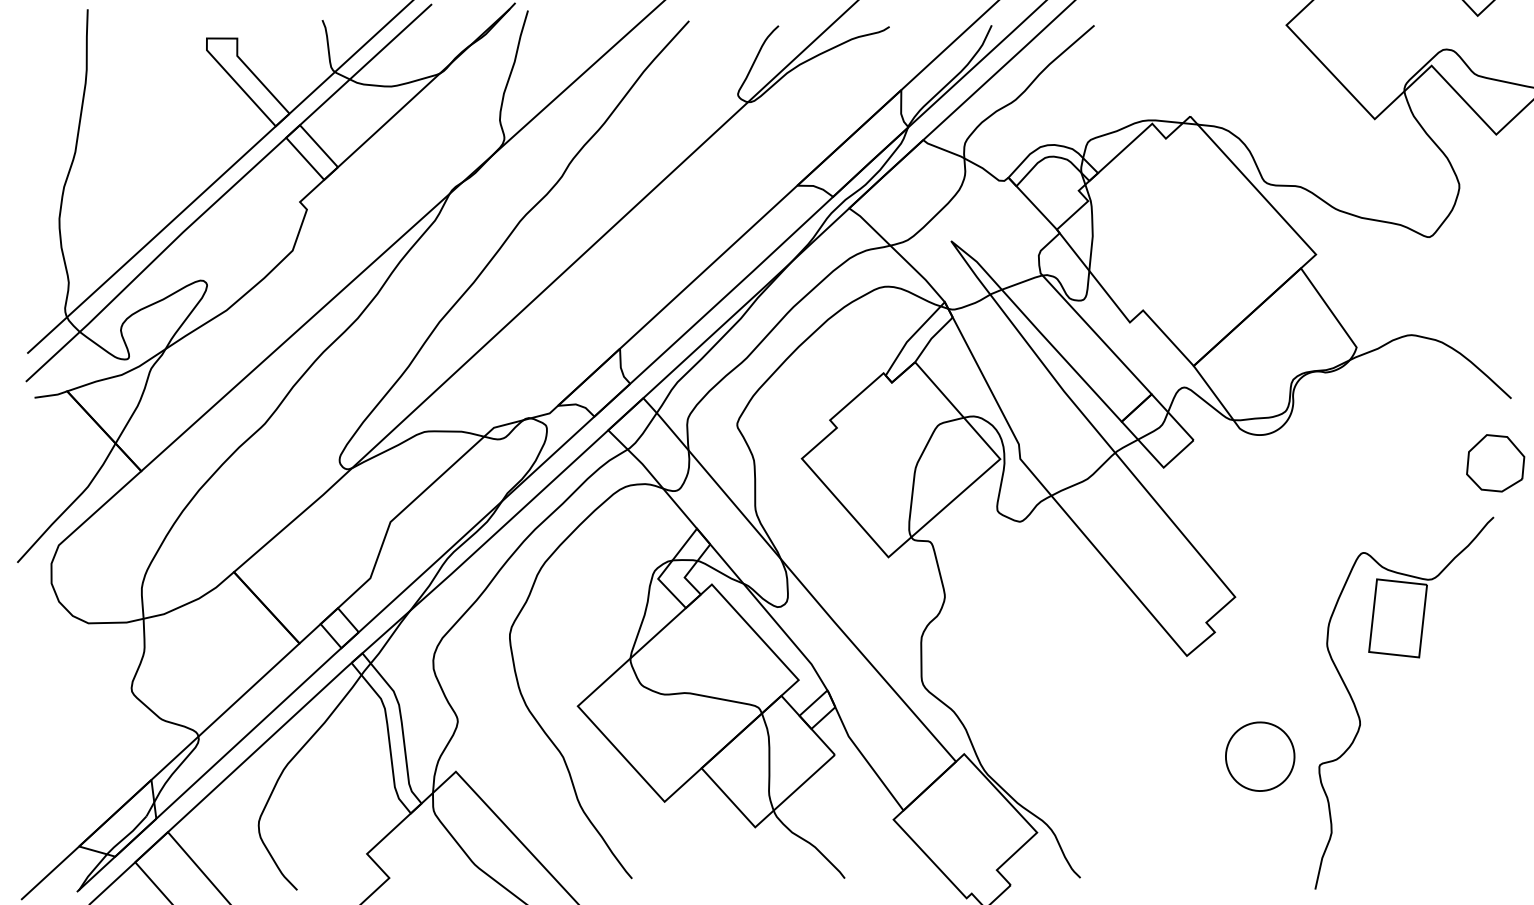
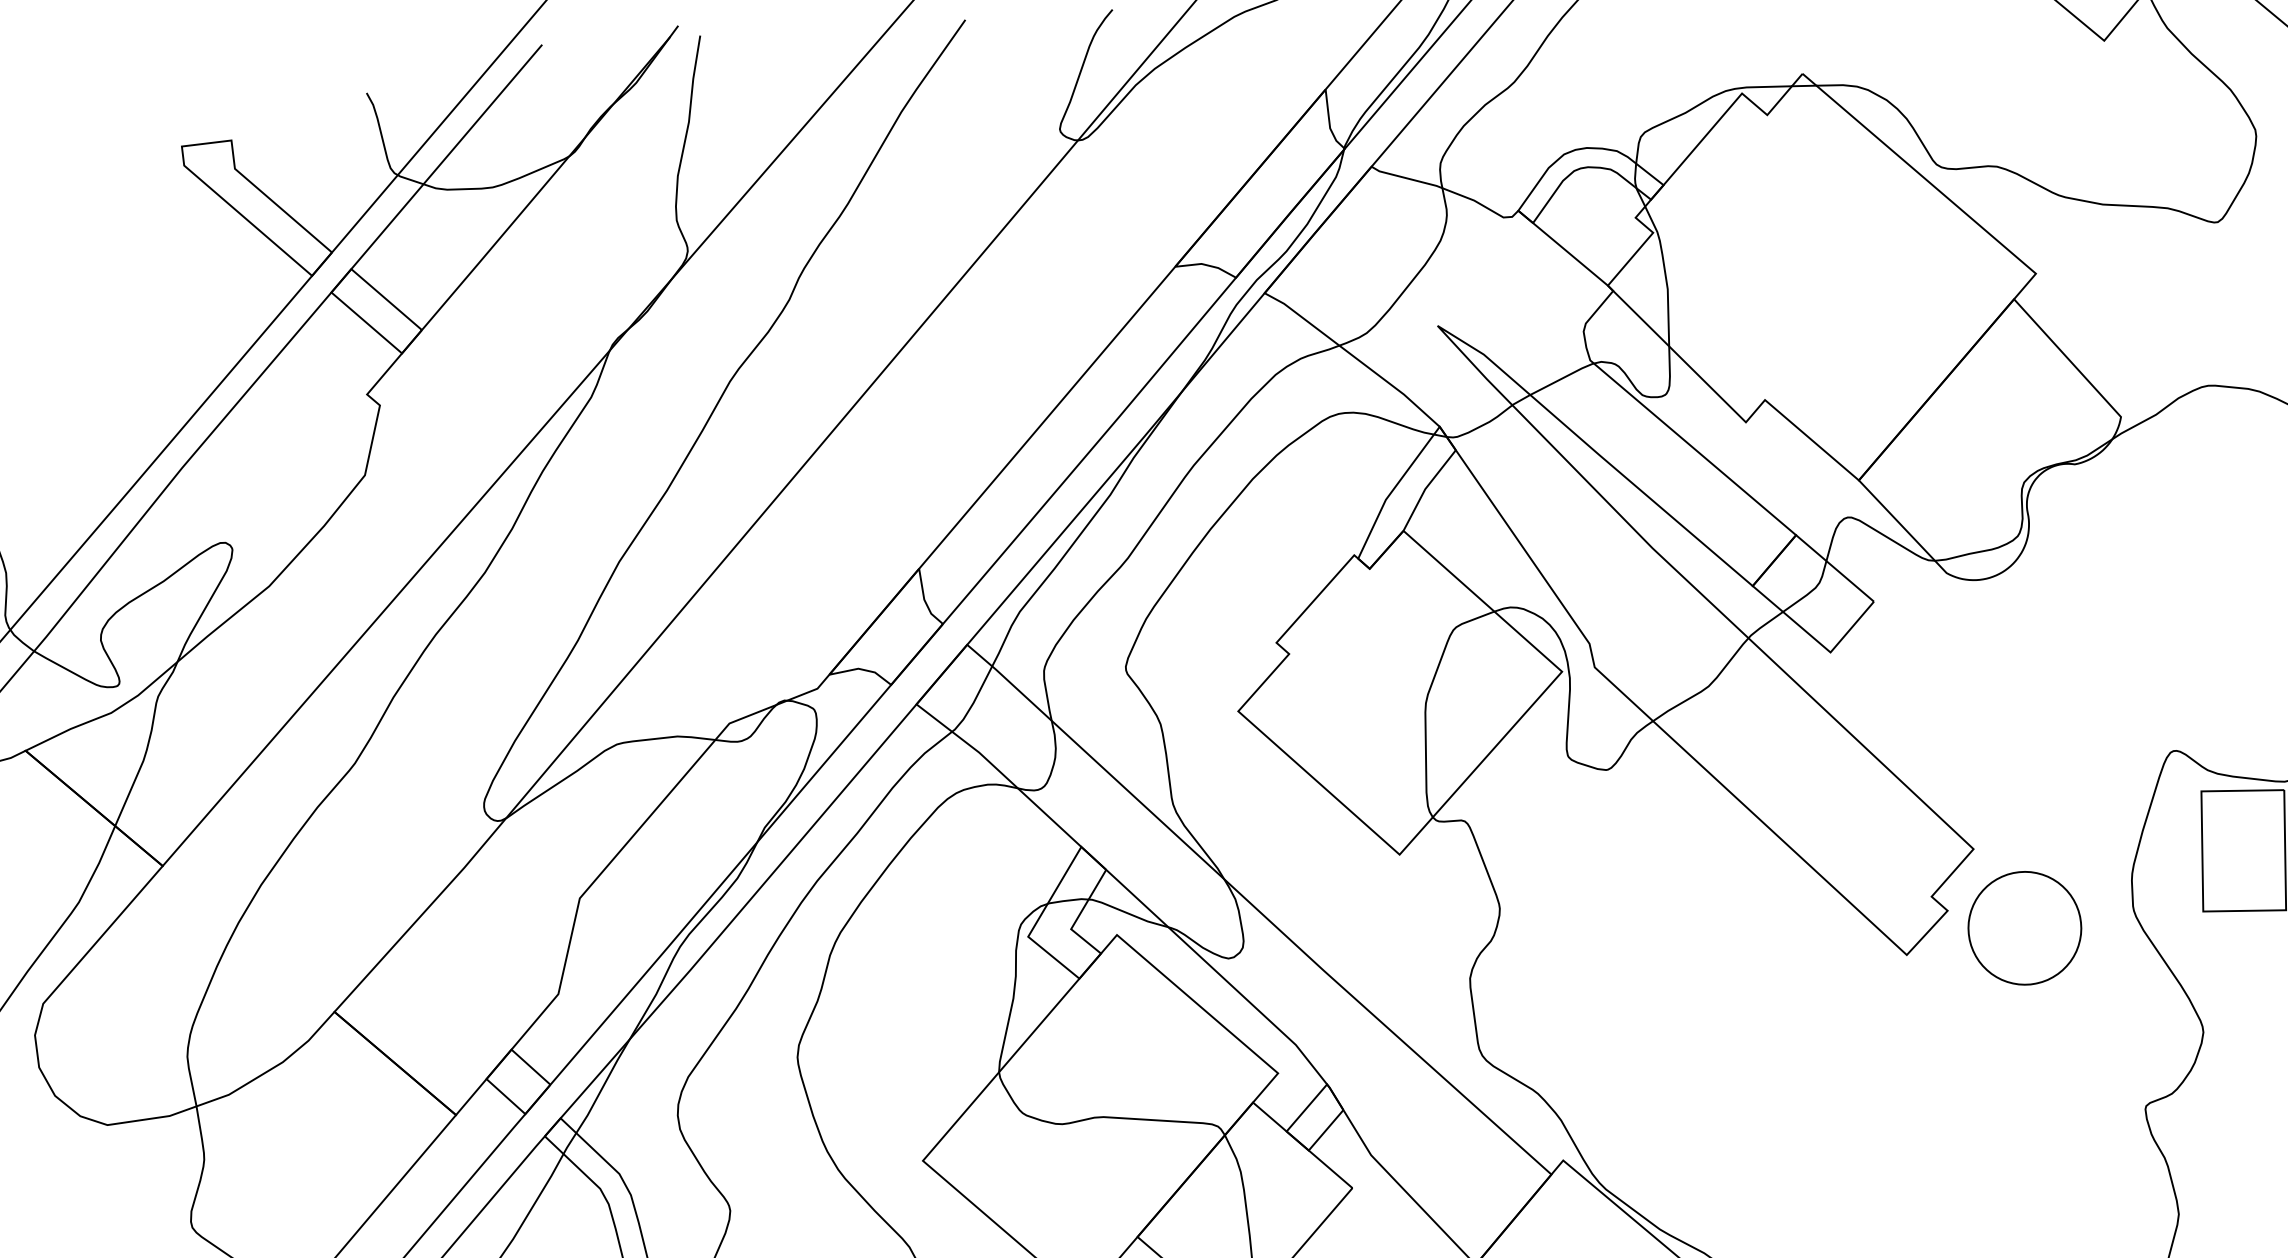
part: (1260, 756) -> (2025, 927), moved

